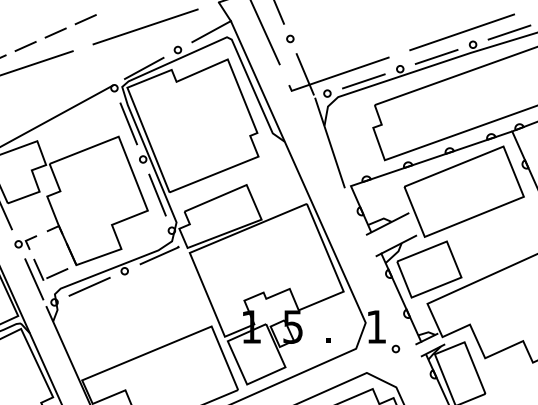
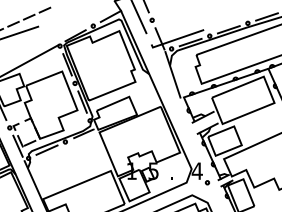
line: (145, 25) -> (76, 13), removed
line: (462, 31) -> (242, 16), removed
text: (374, 325) -> (196, 170), 1 -> 4

